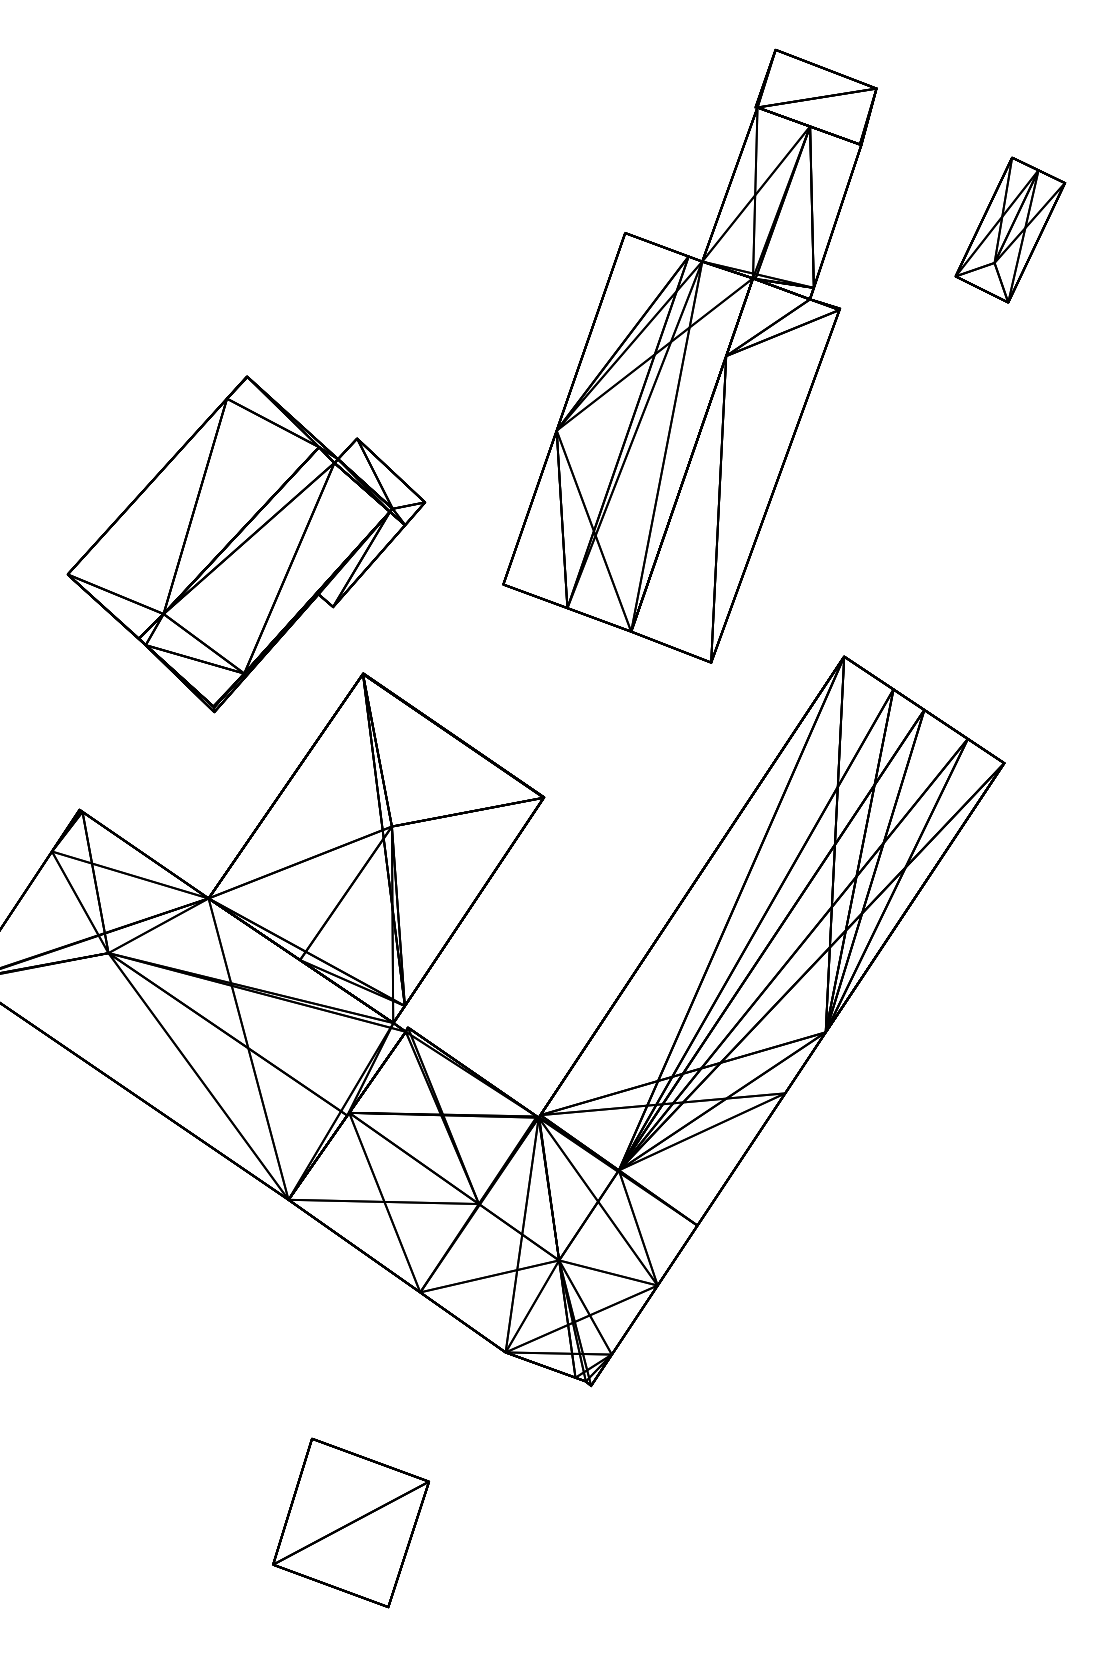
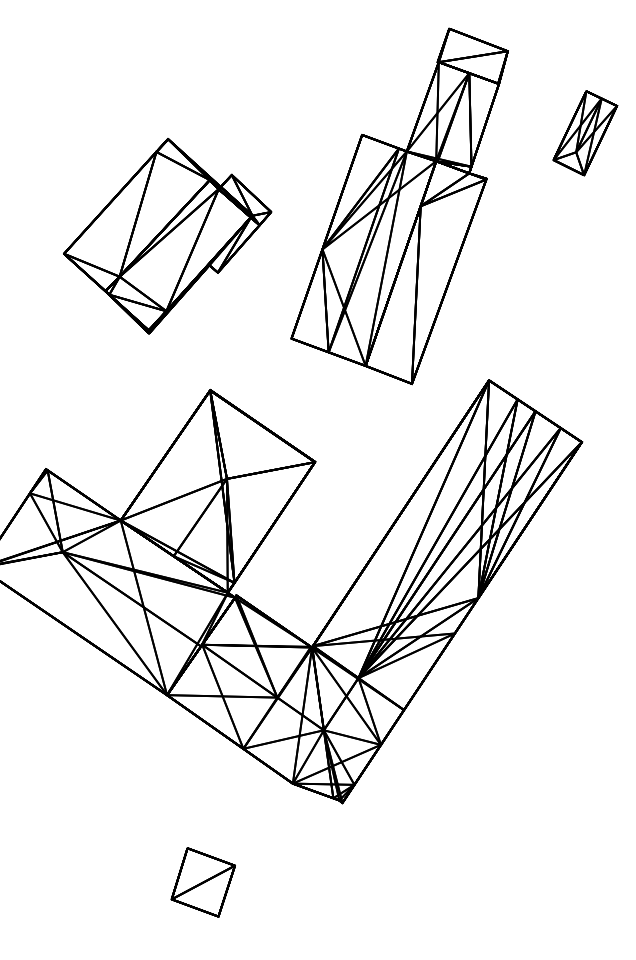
part: (246, 544) -> (167, 236), moved
part: (351, 1523) -> (203, 882), size x0.7

